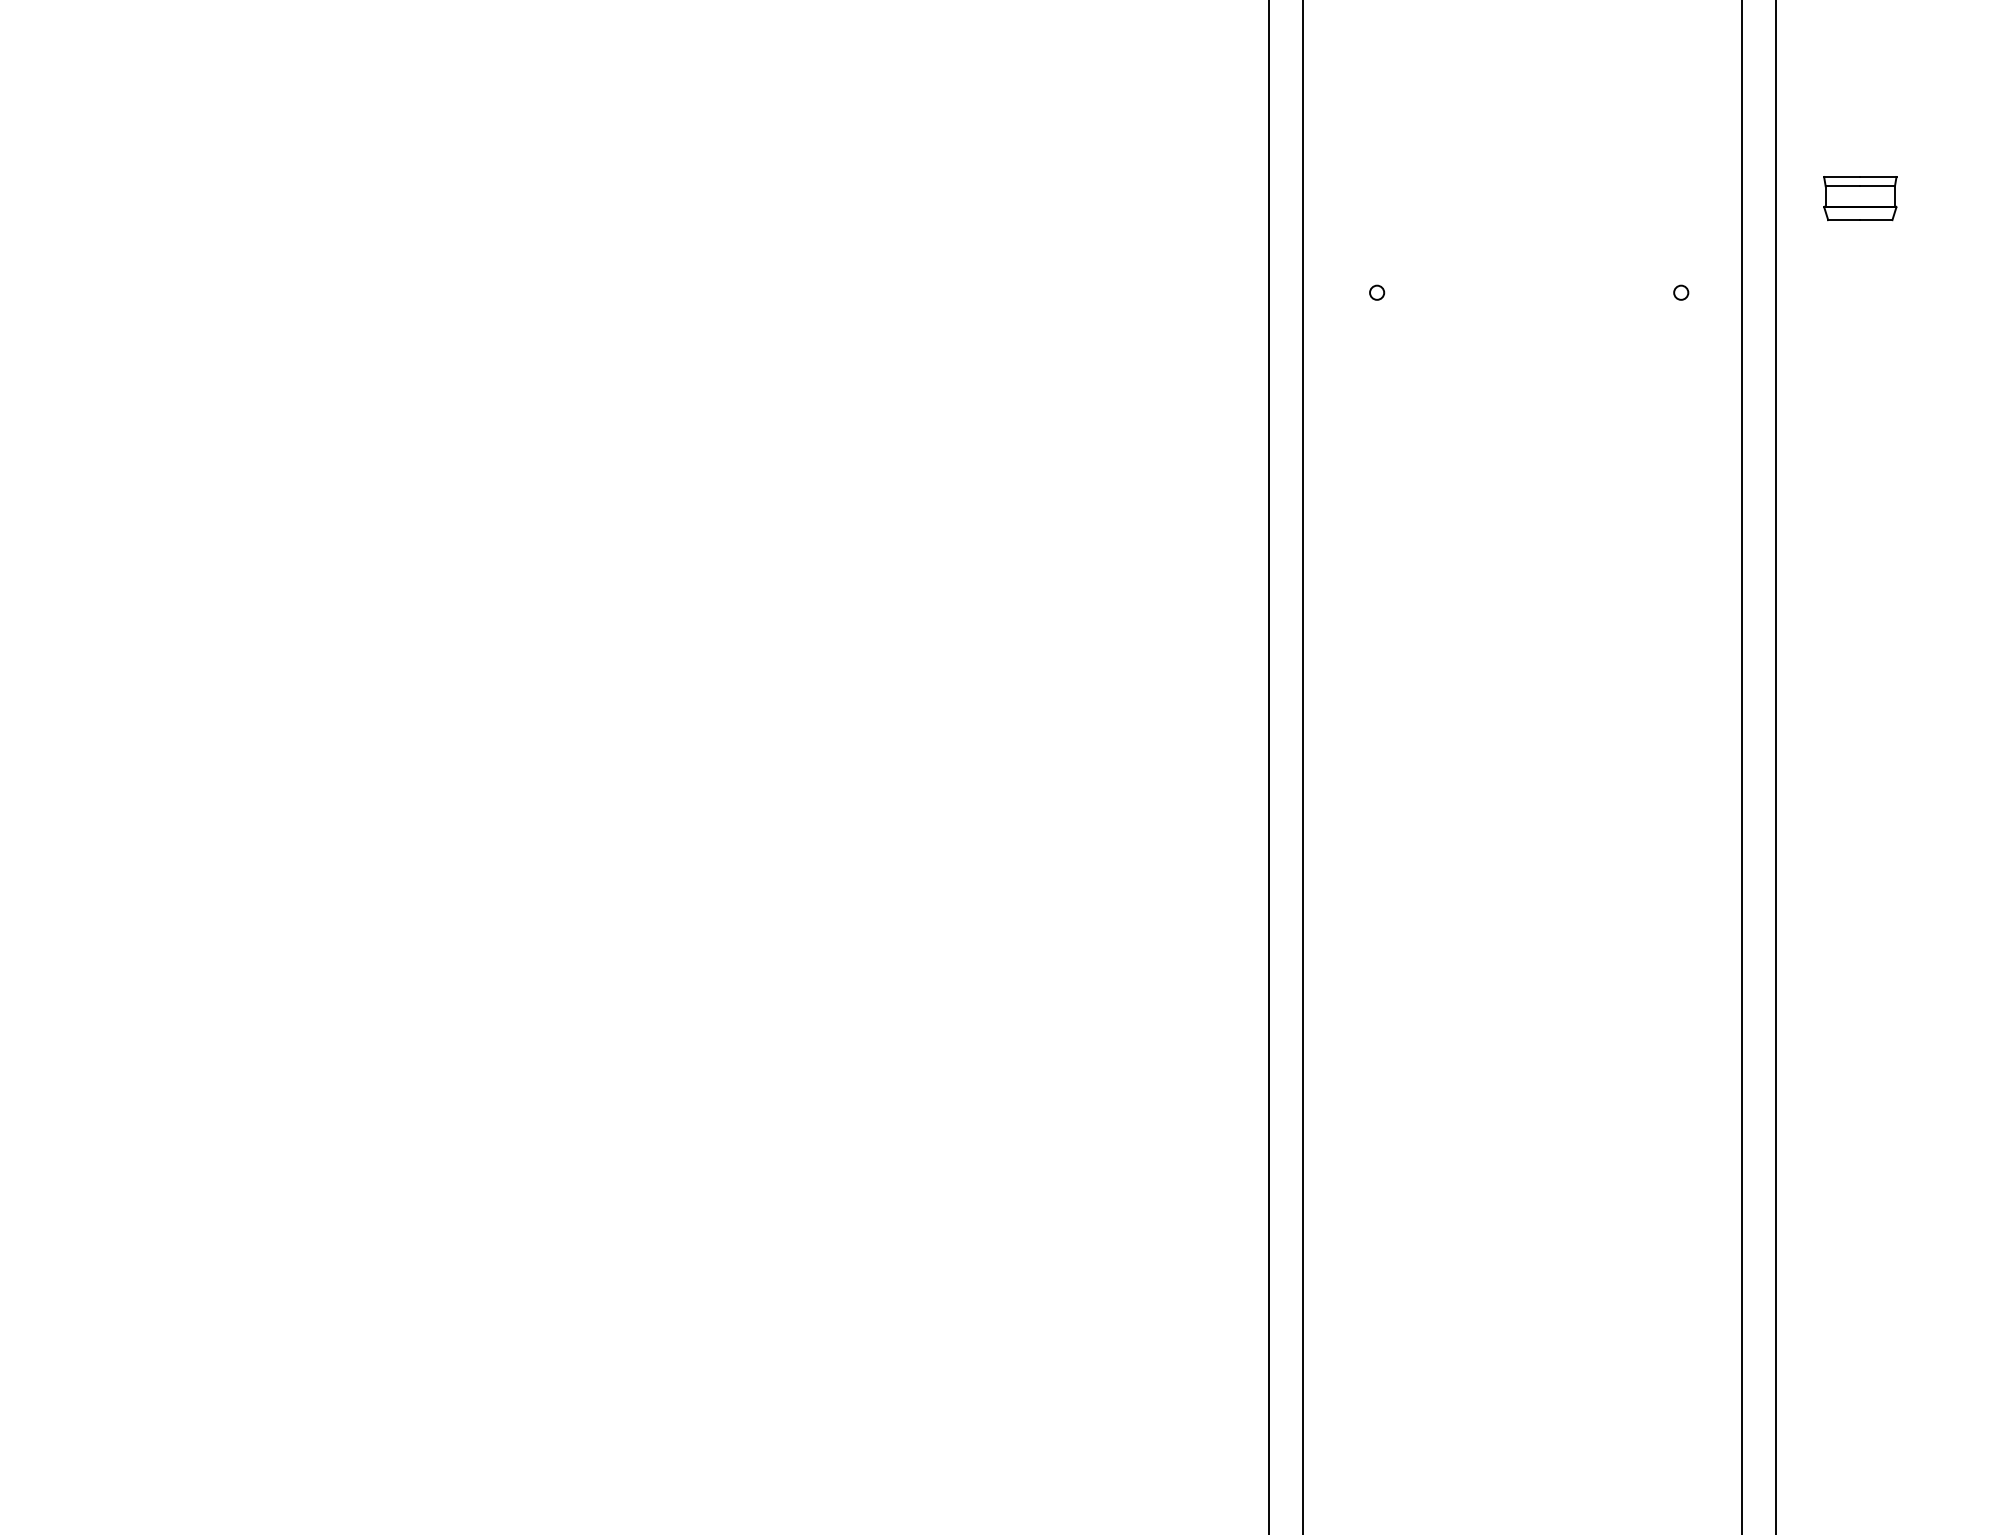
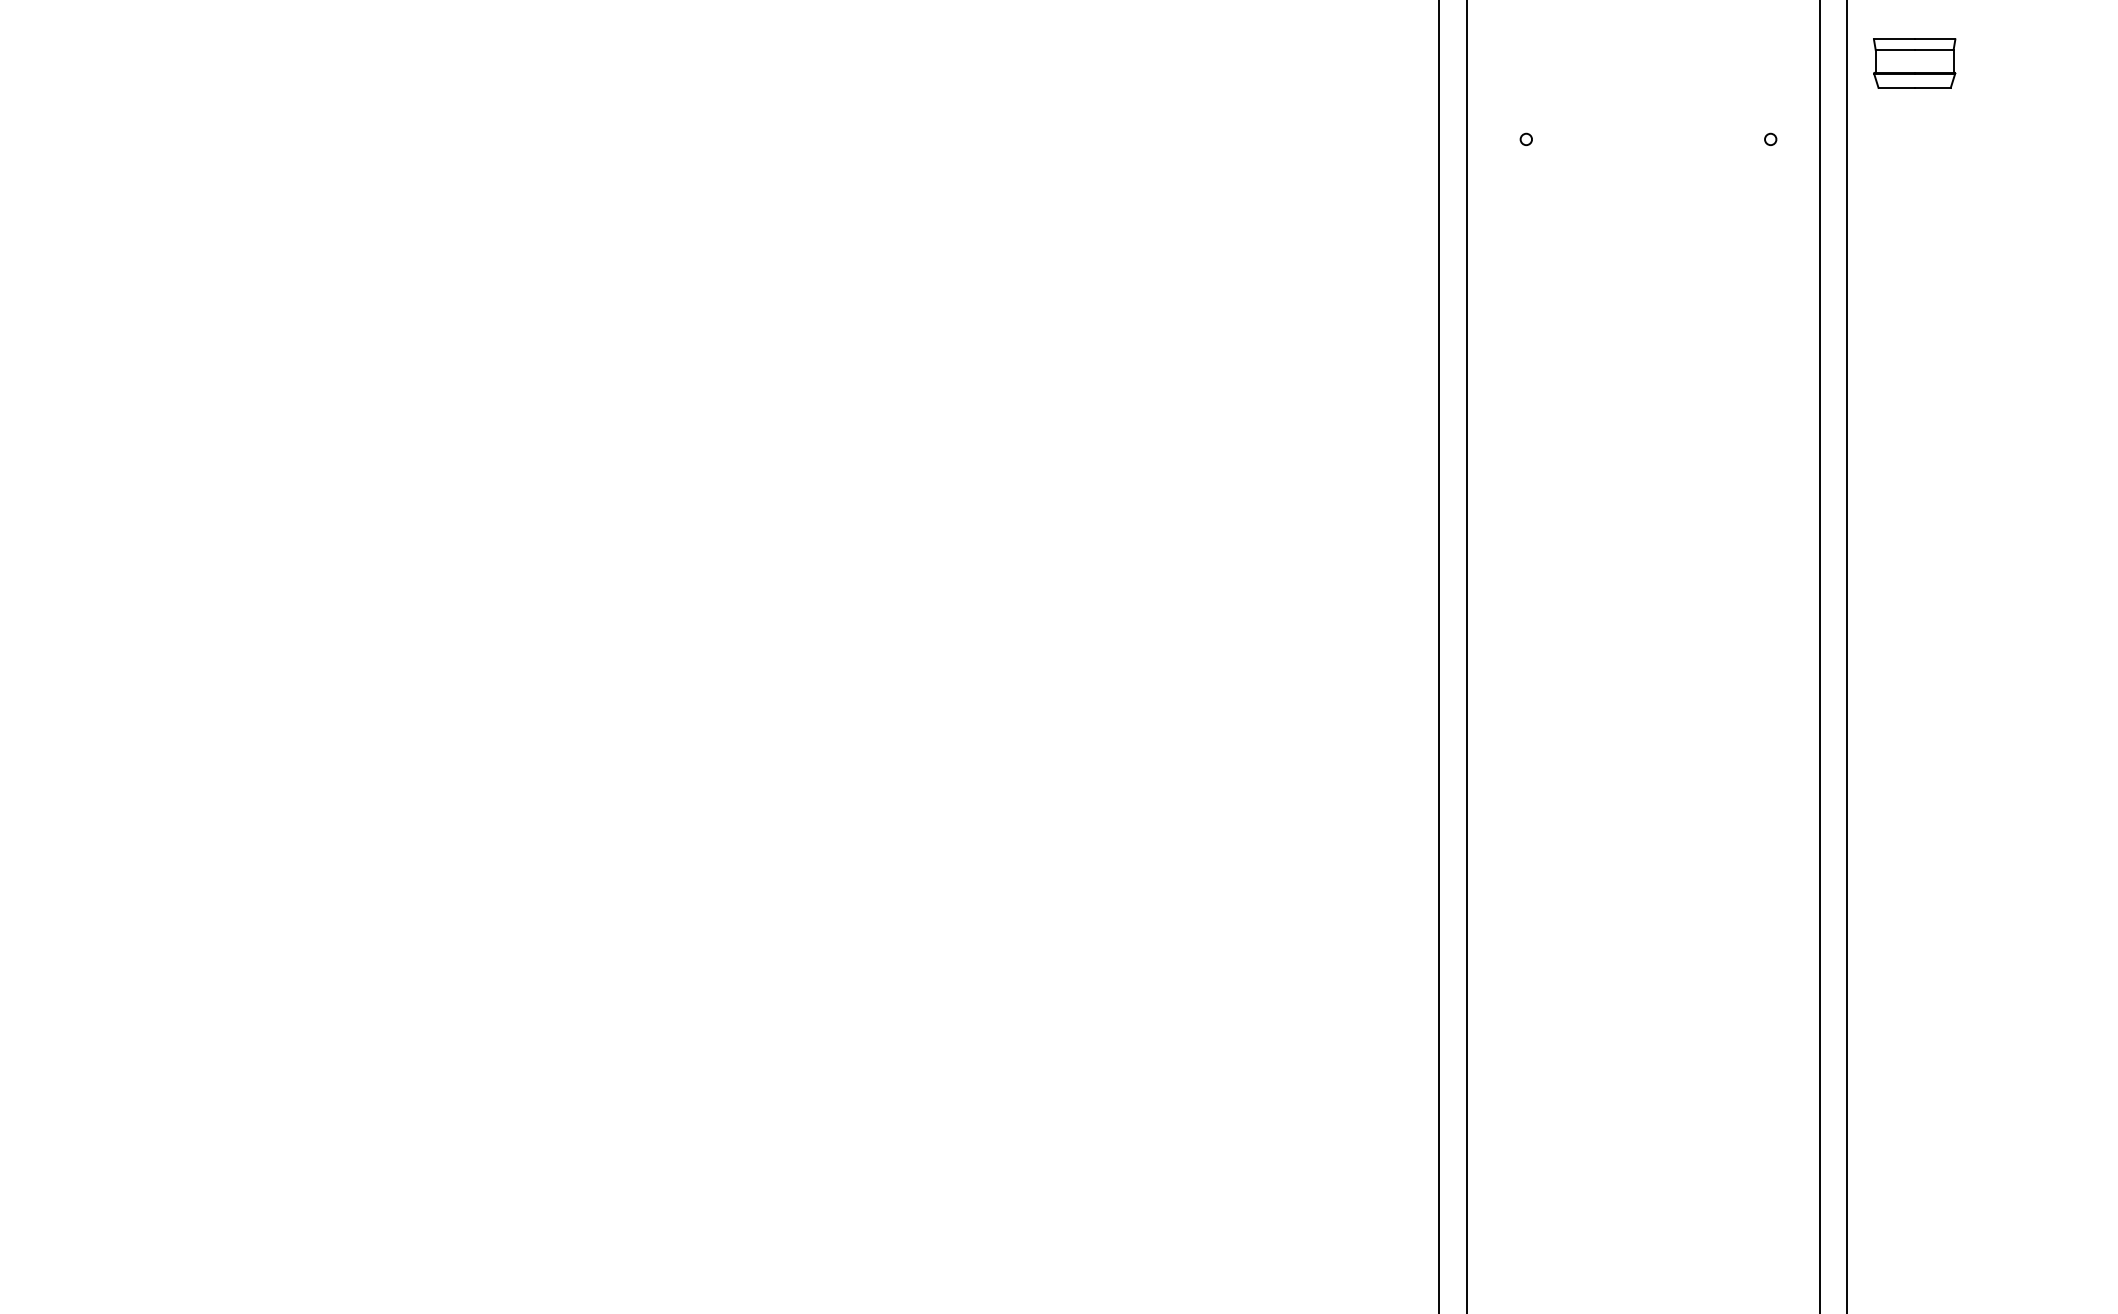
part: (1860, 198) -> (1914, 63), size x1.4

